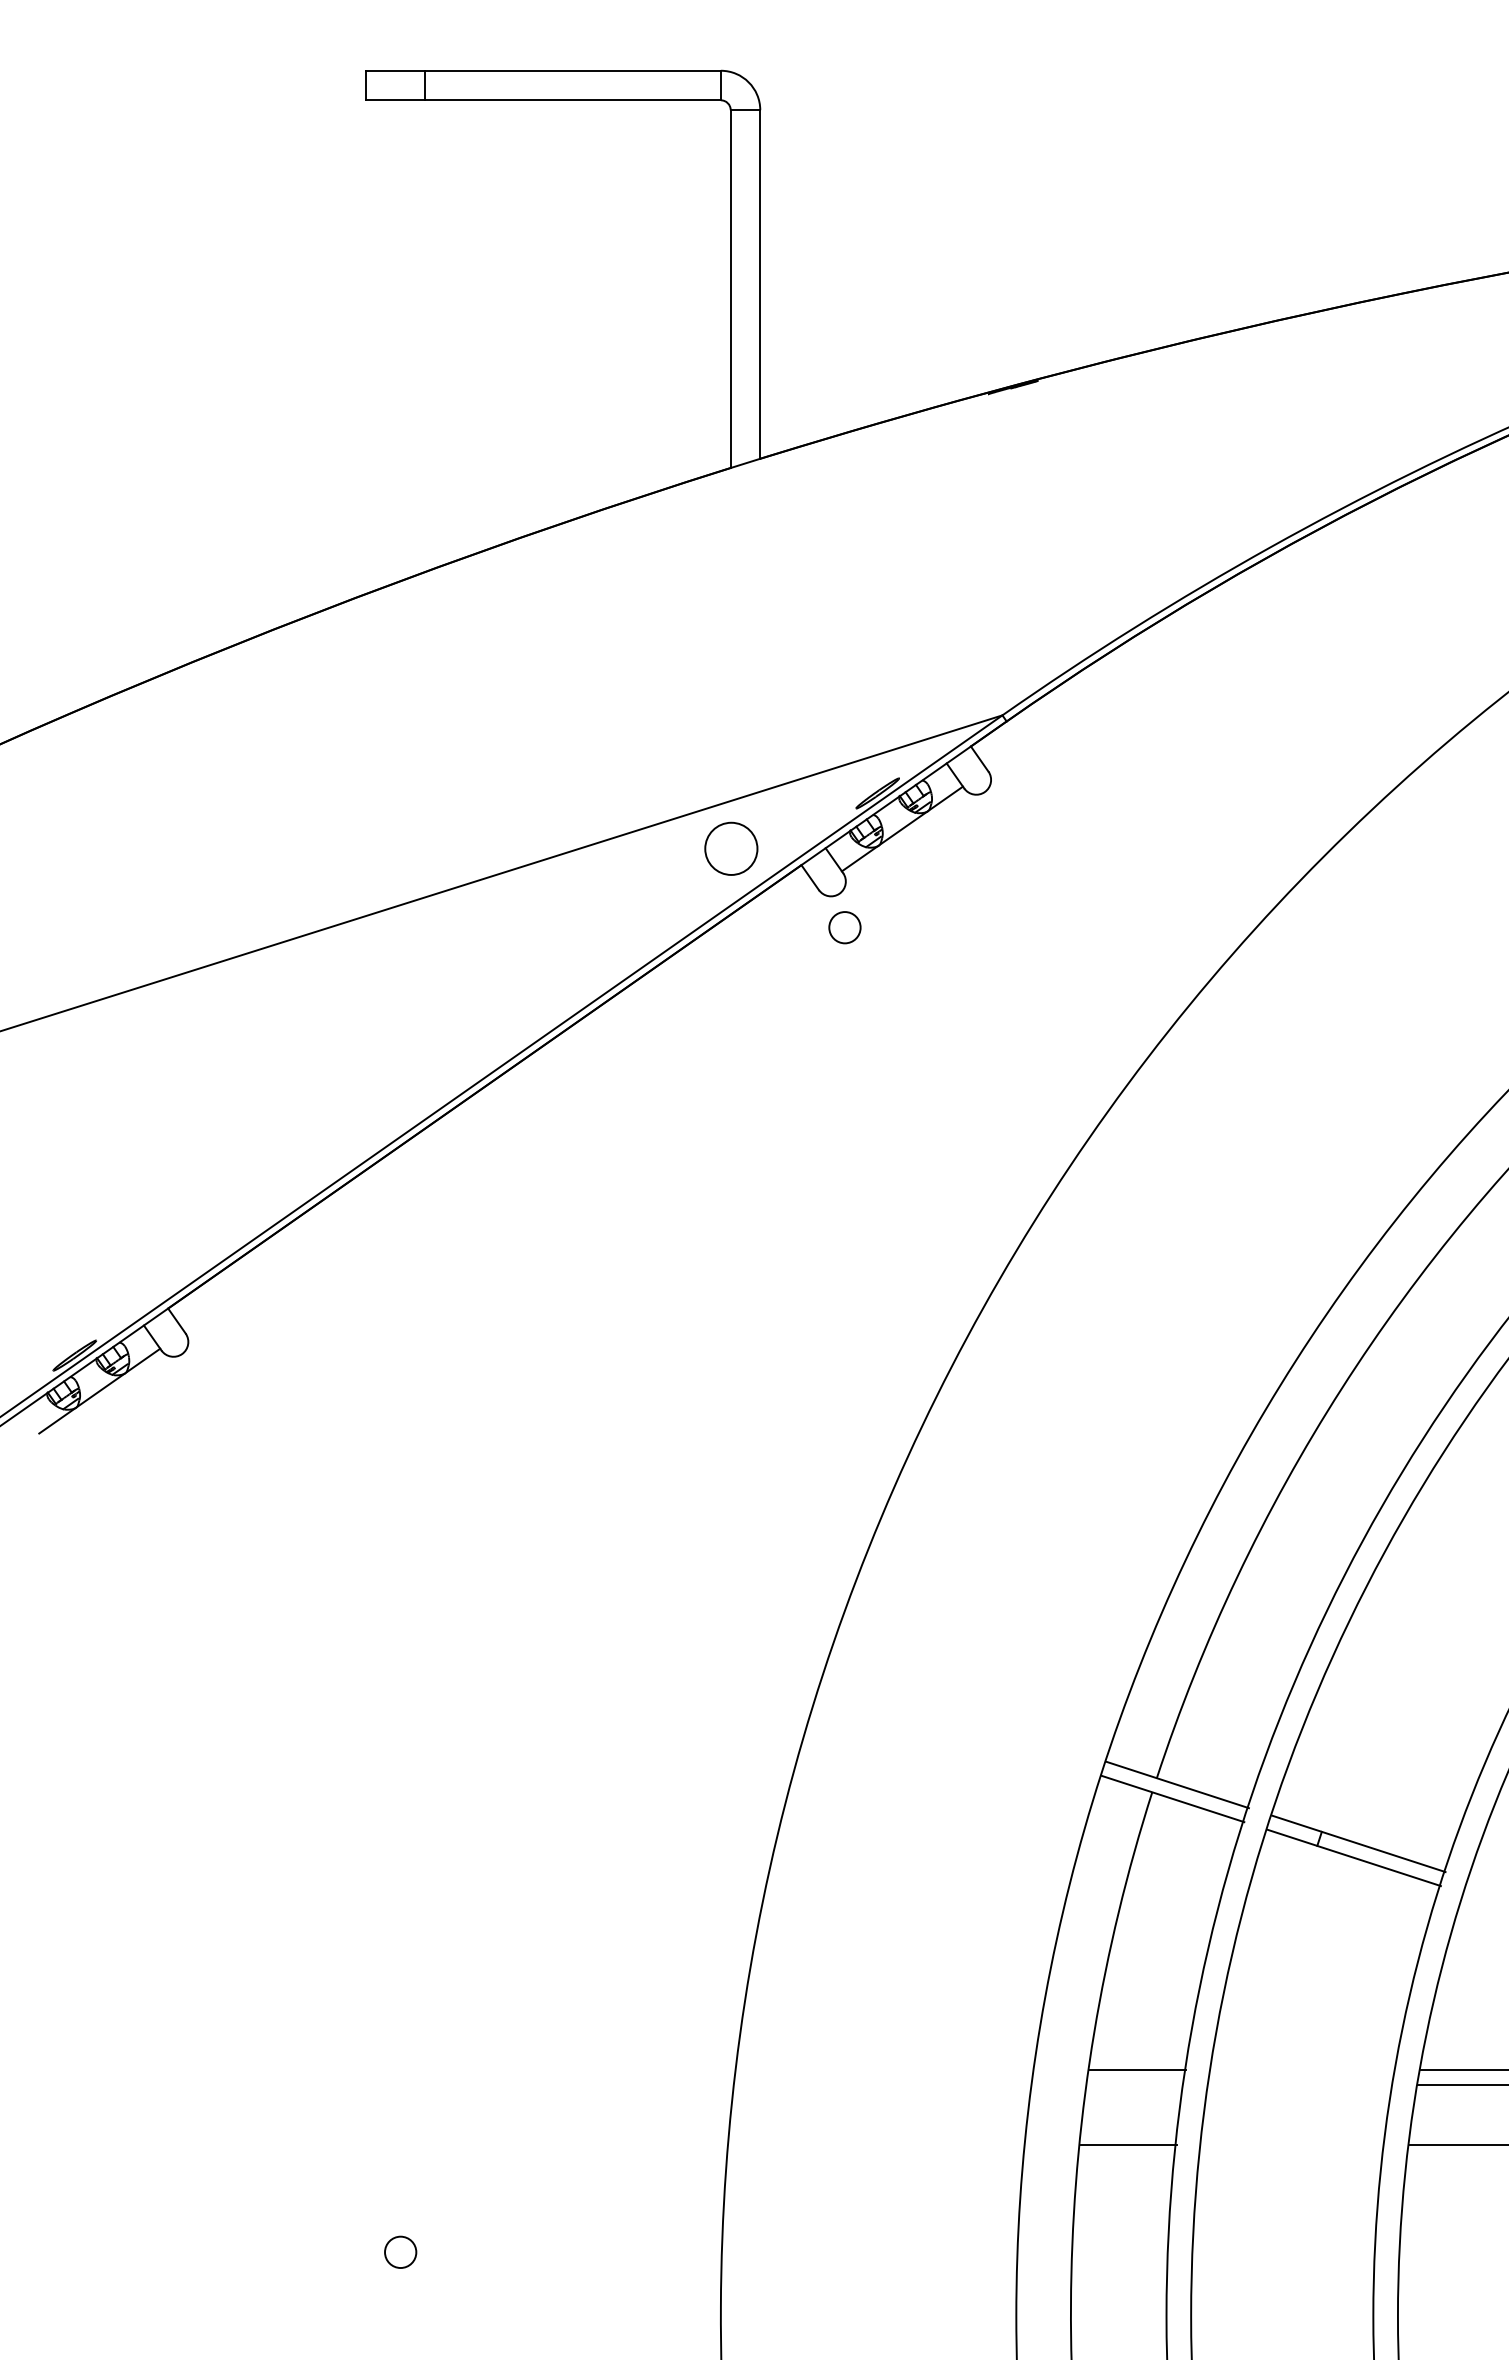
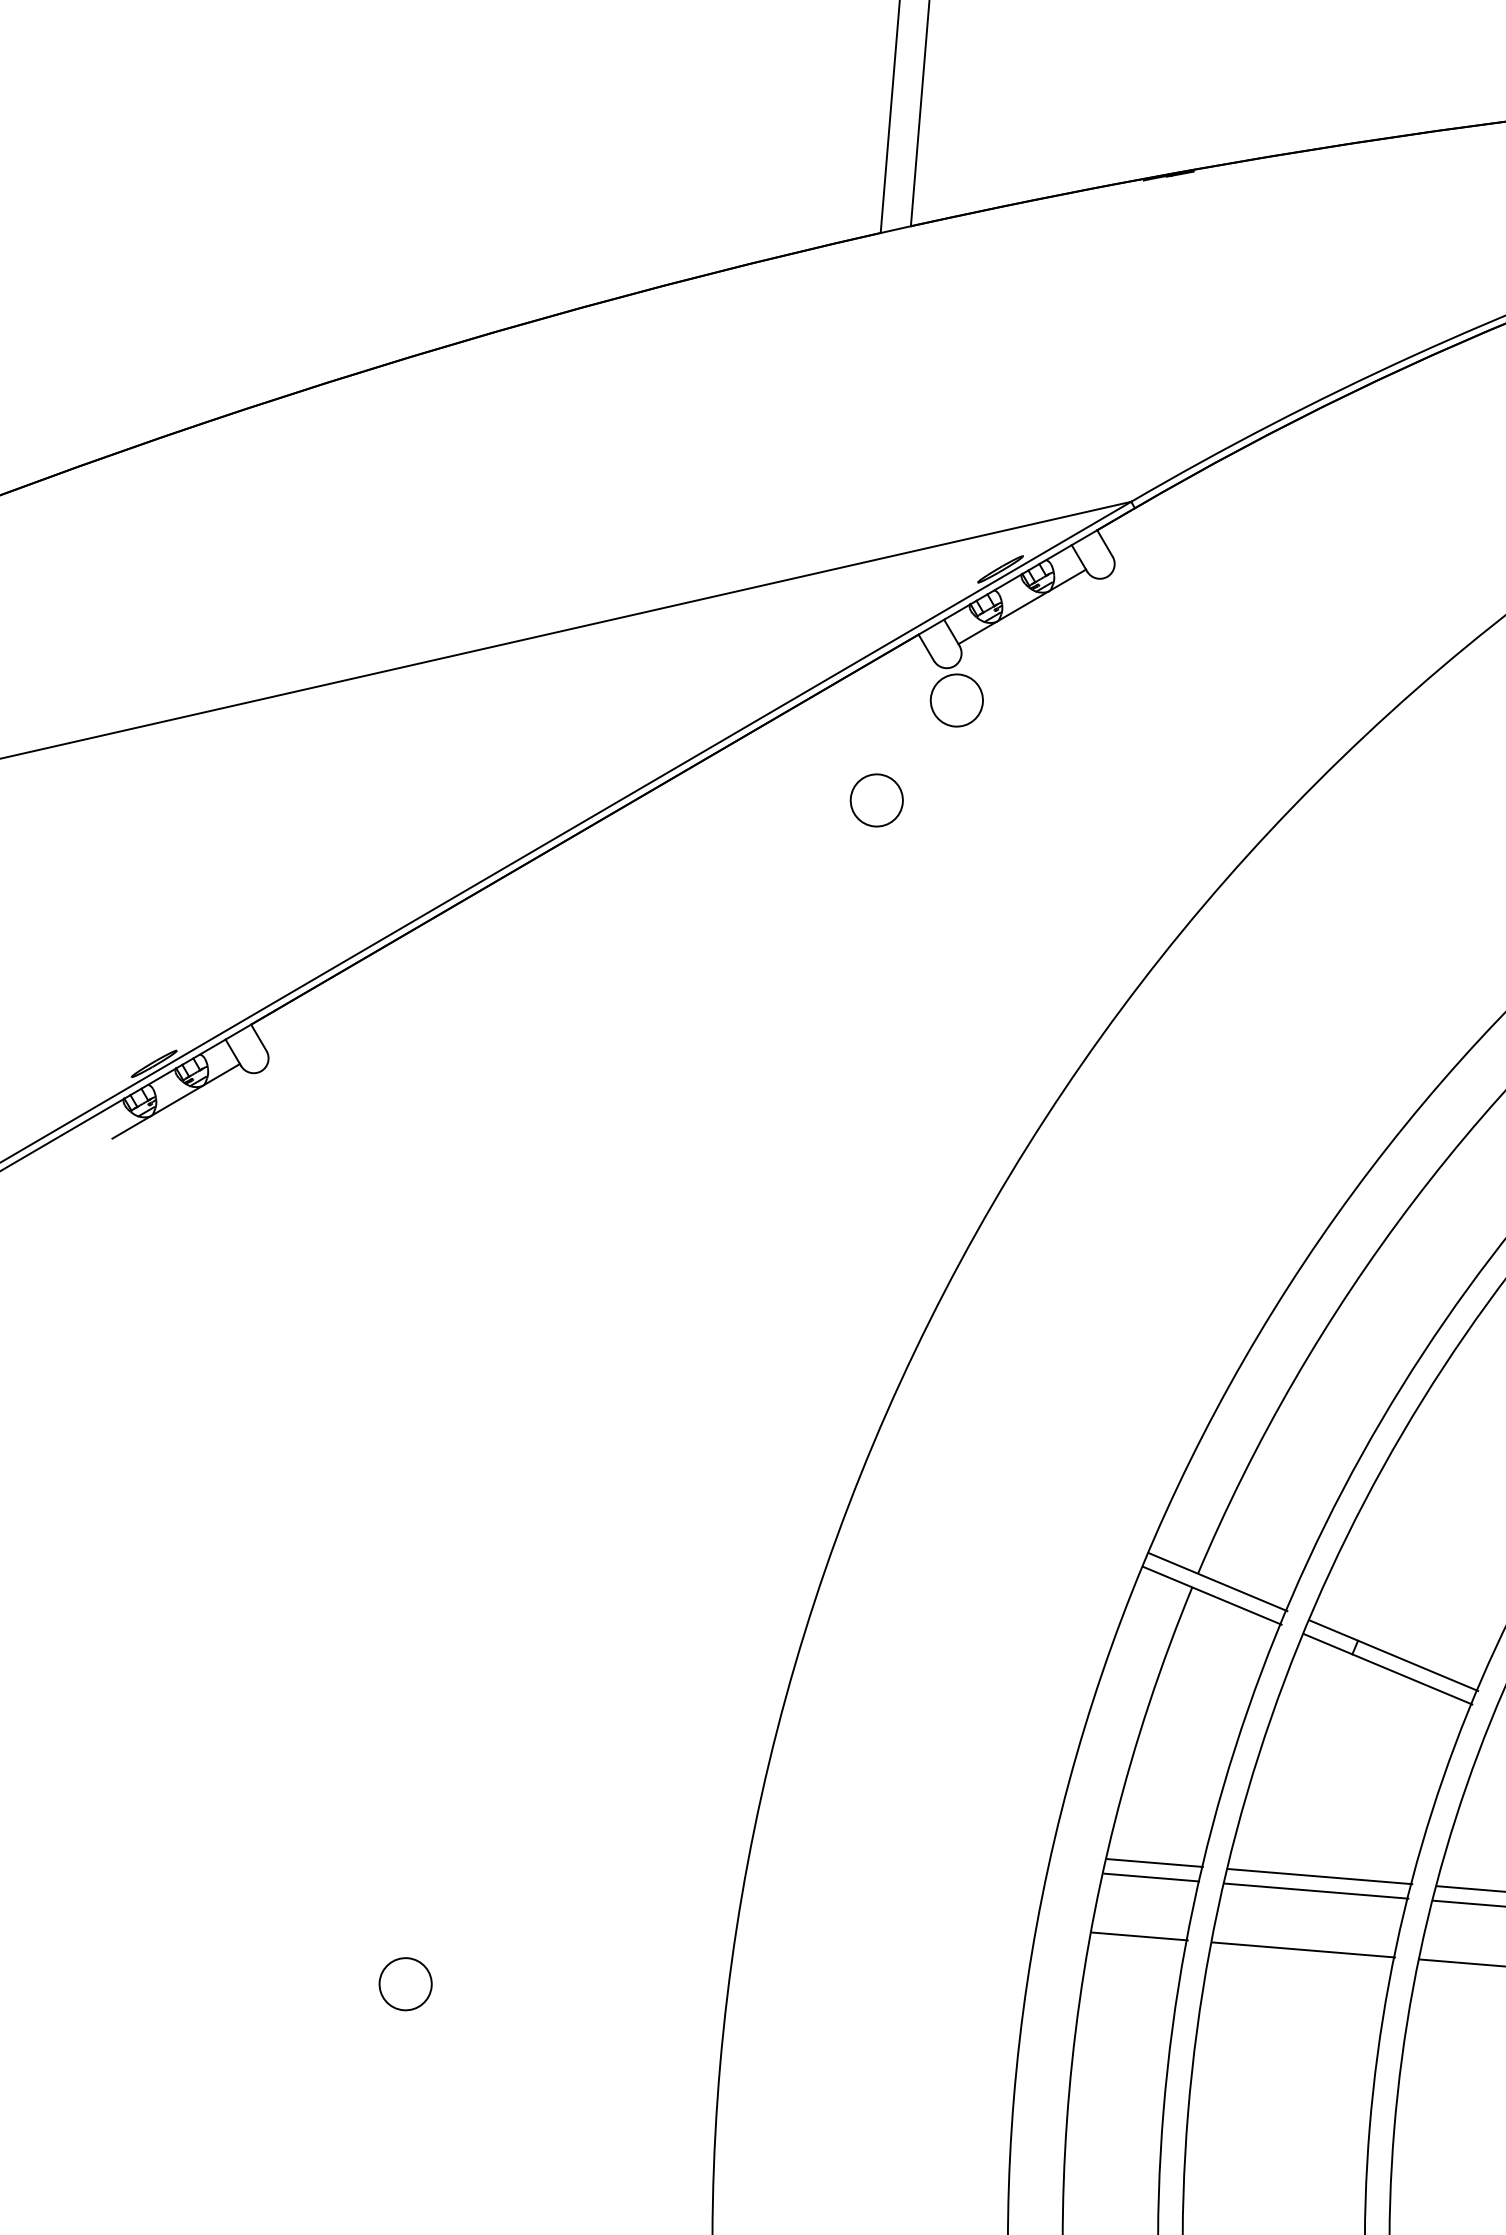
circle: (731, 848) -> (876, 800), moved
circle: (844, 927) -> (956, 700), size x1.67
line: (1302, 2070) -> (1319, 1876), added
line: (1135, 2084) -> (1151, 1877), added
line: (1300, 2084) -> (1316, 1890), added
line: (1292, 2144) -> (1303, 1949), added
circle: (400, 2252) -> (405, 1984), size x1.67

